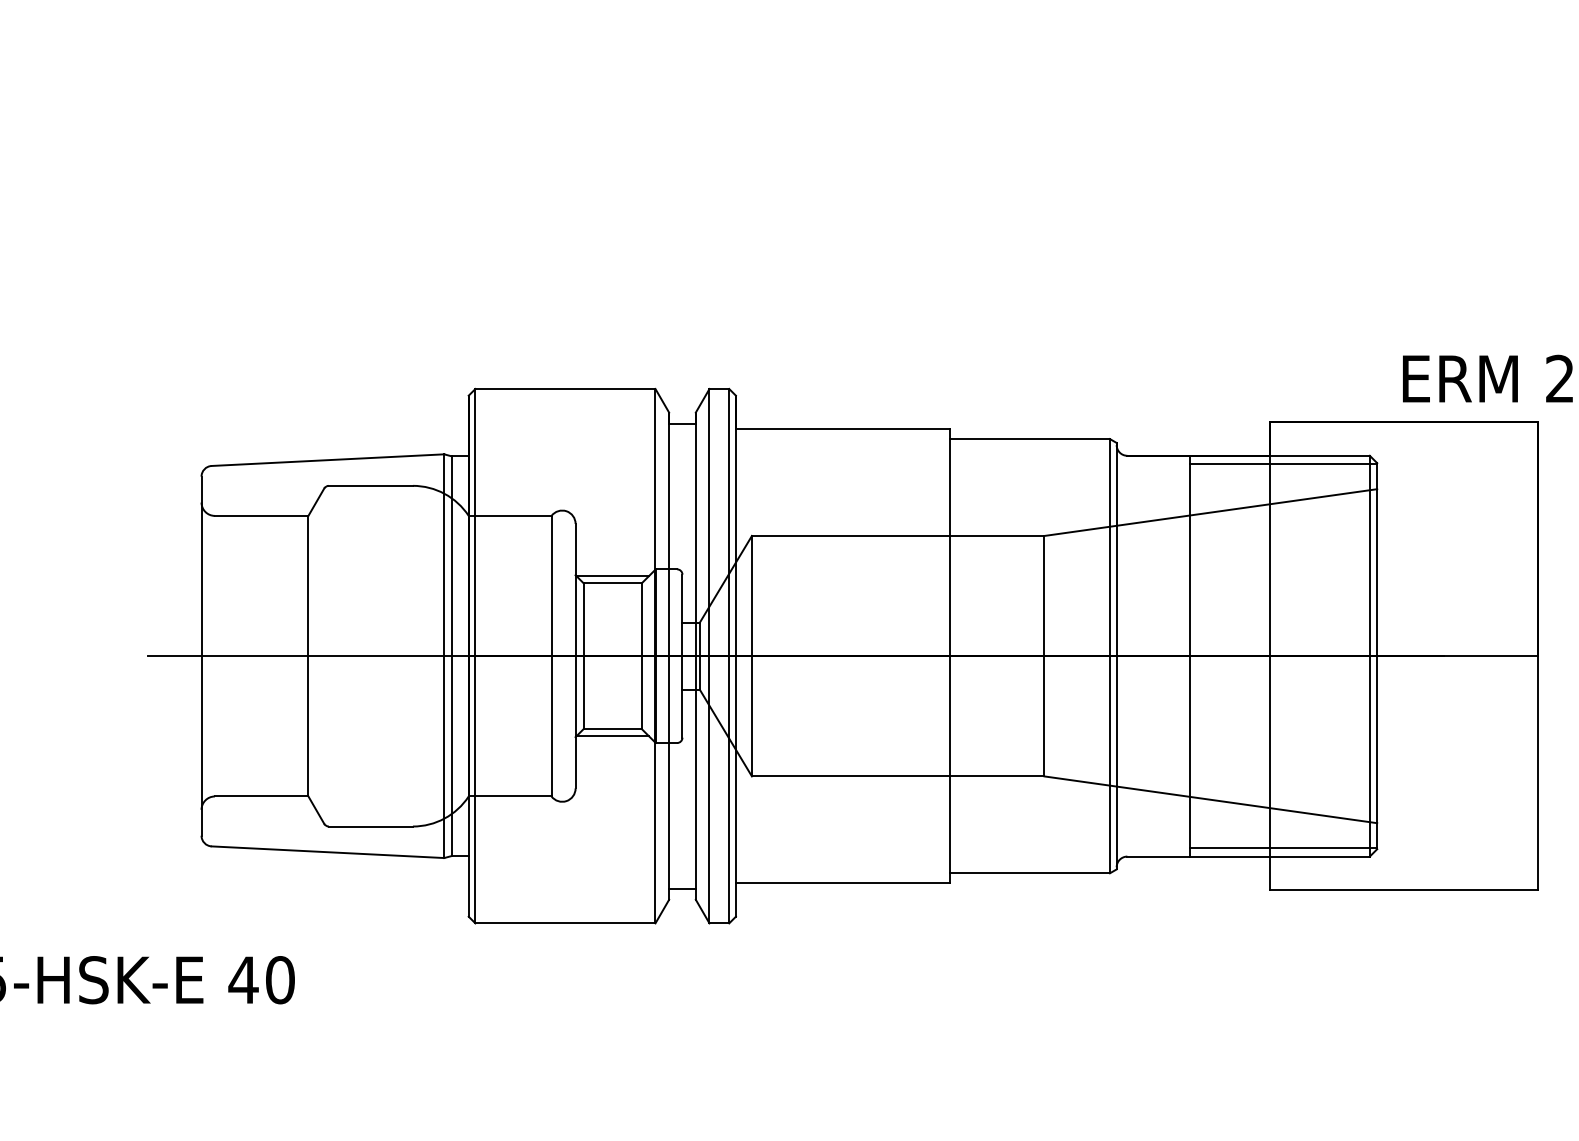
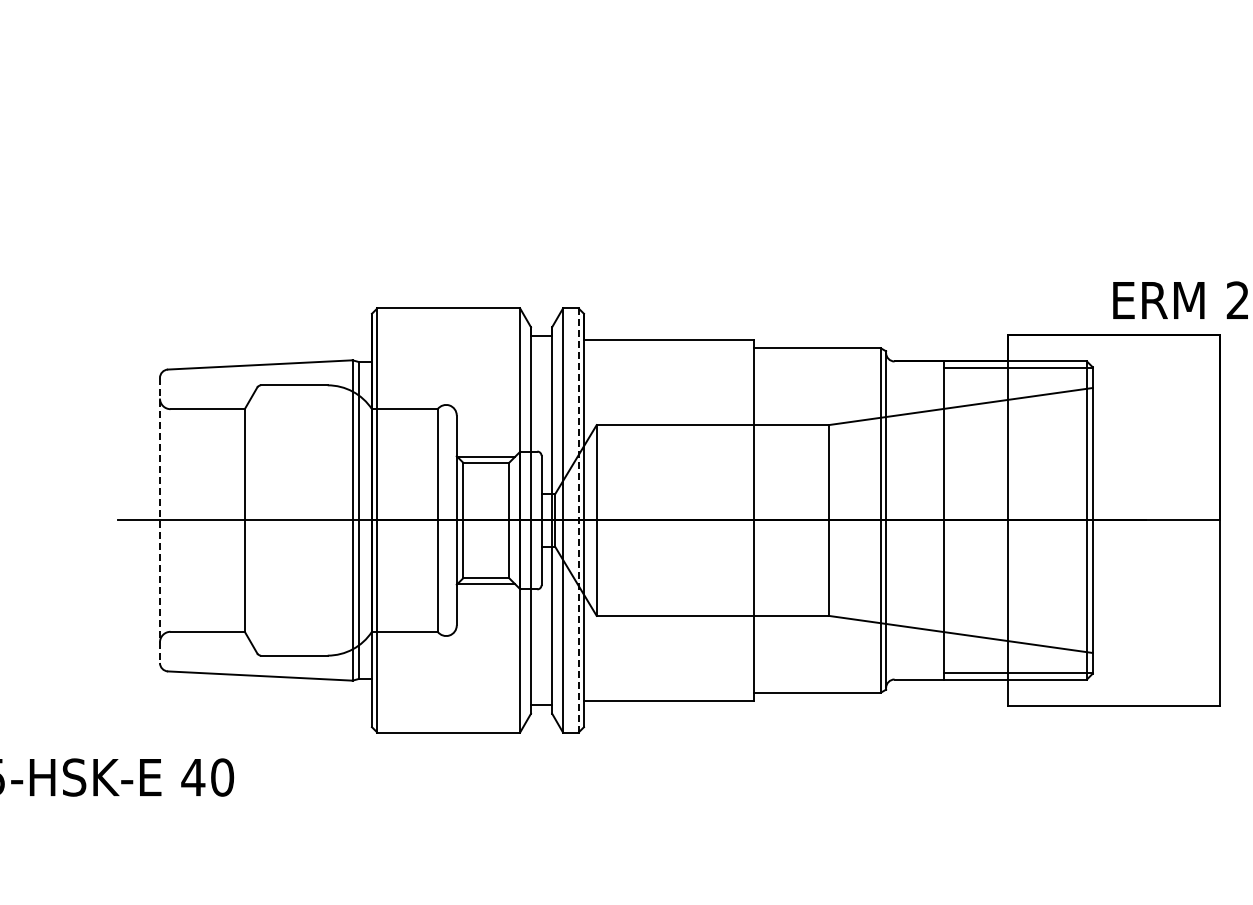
line: (200, 656) -> (159, 520), solid -> dashed
line: (729, 656) -> (578, 520), solid -> dashed

